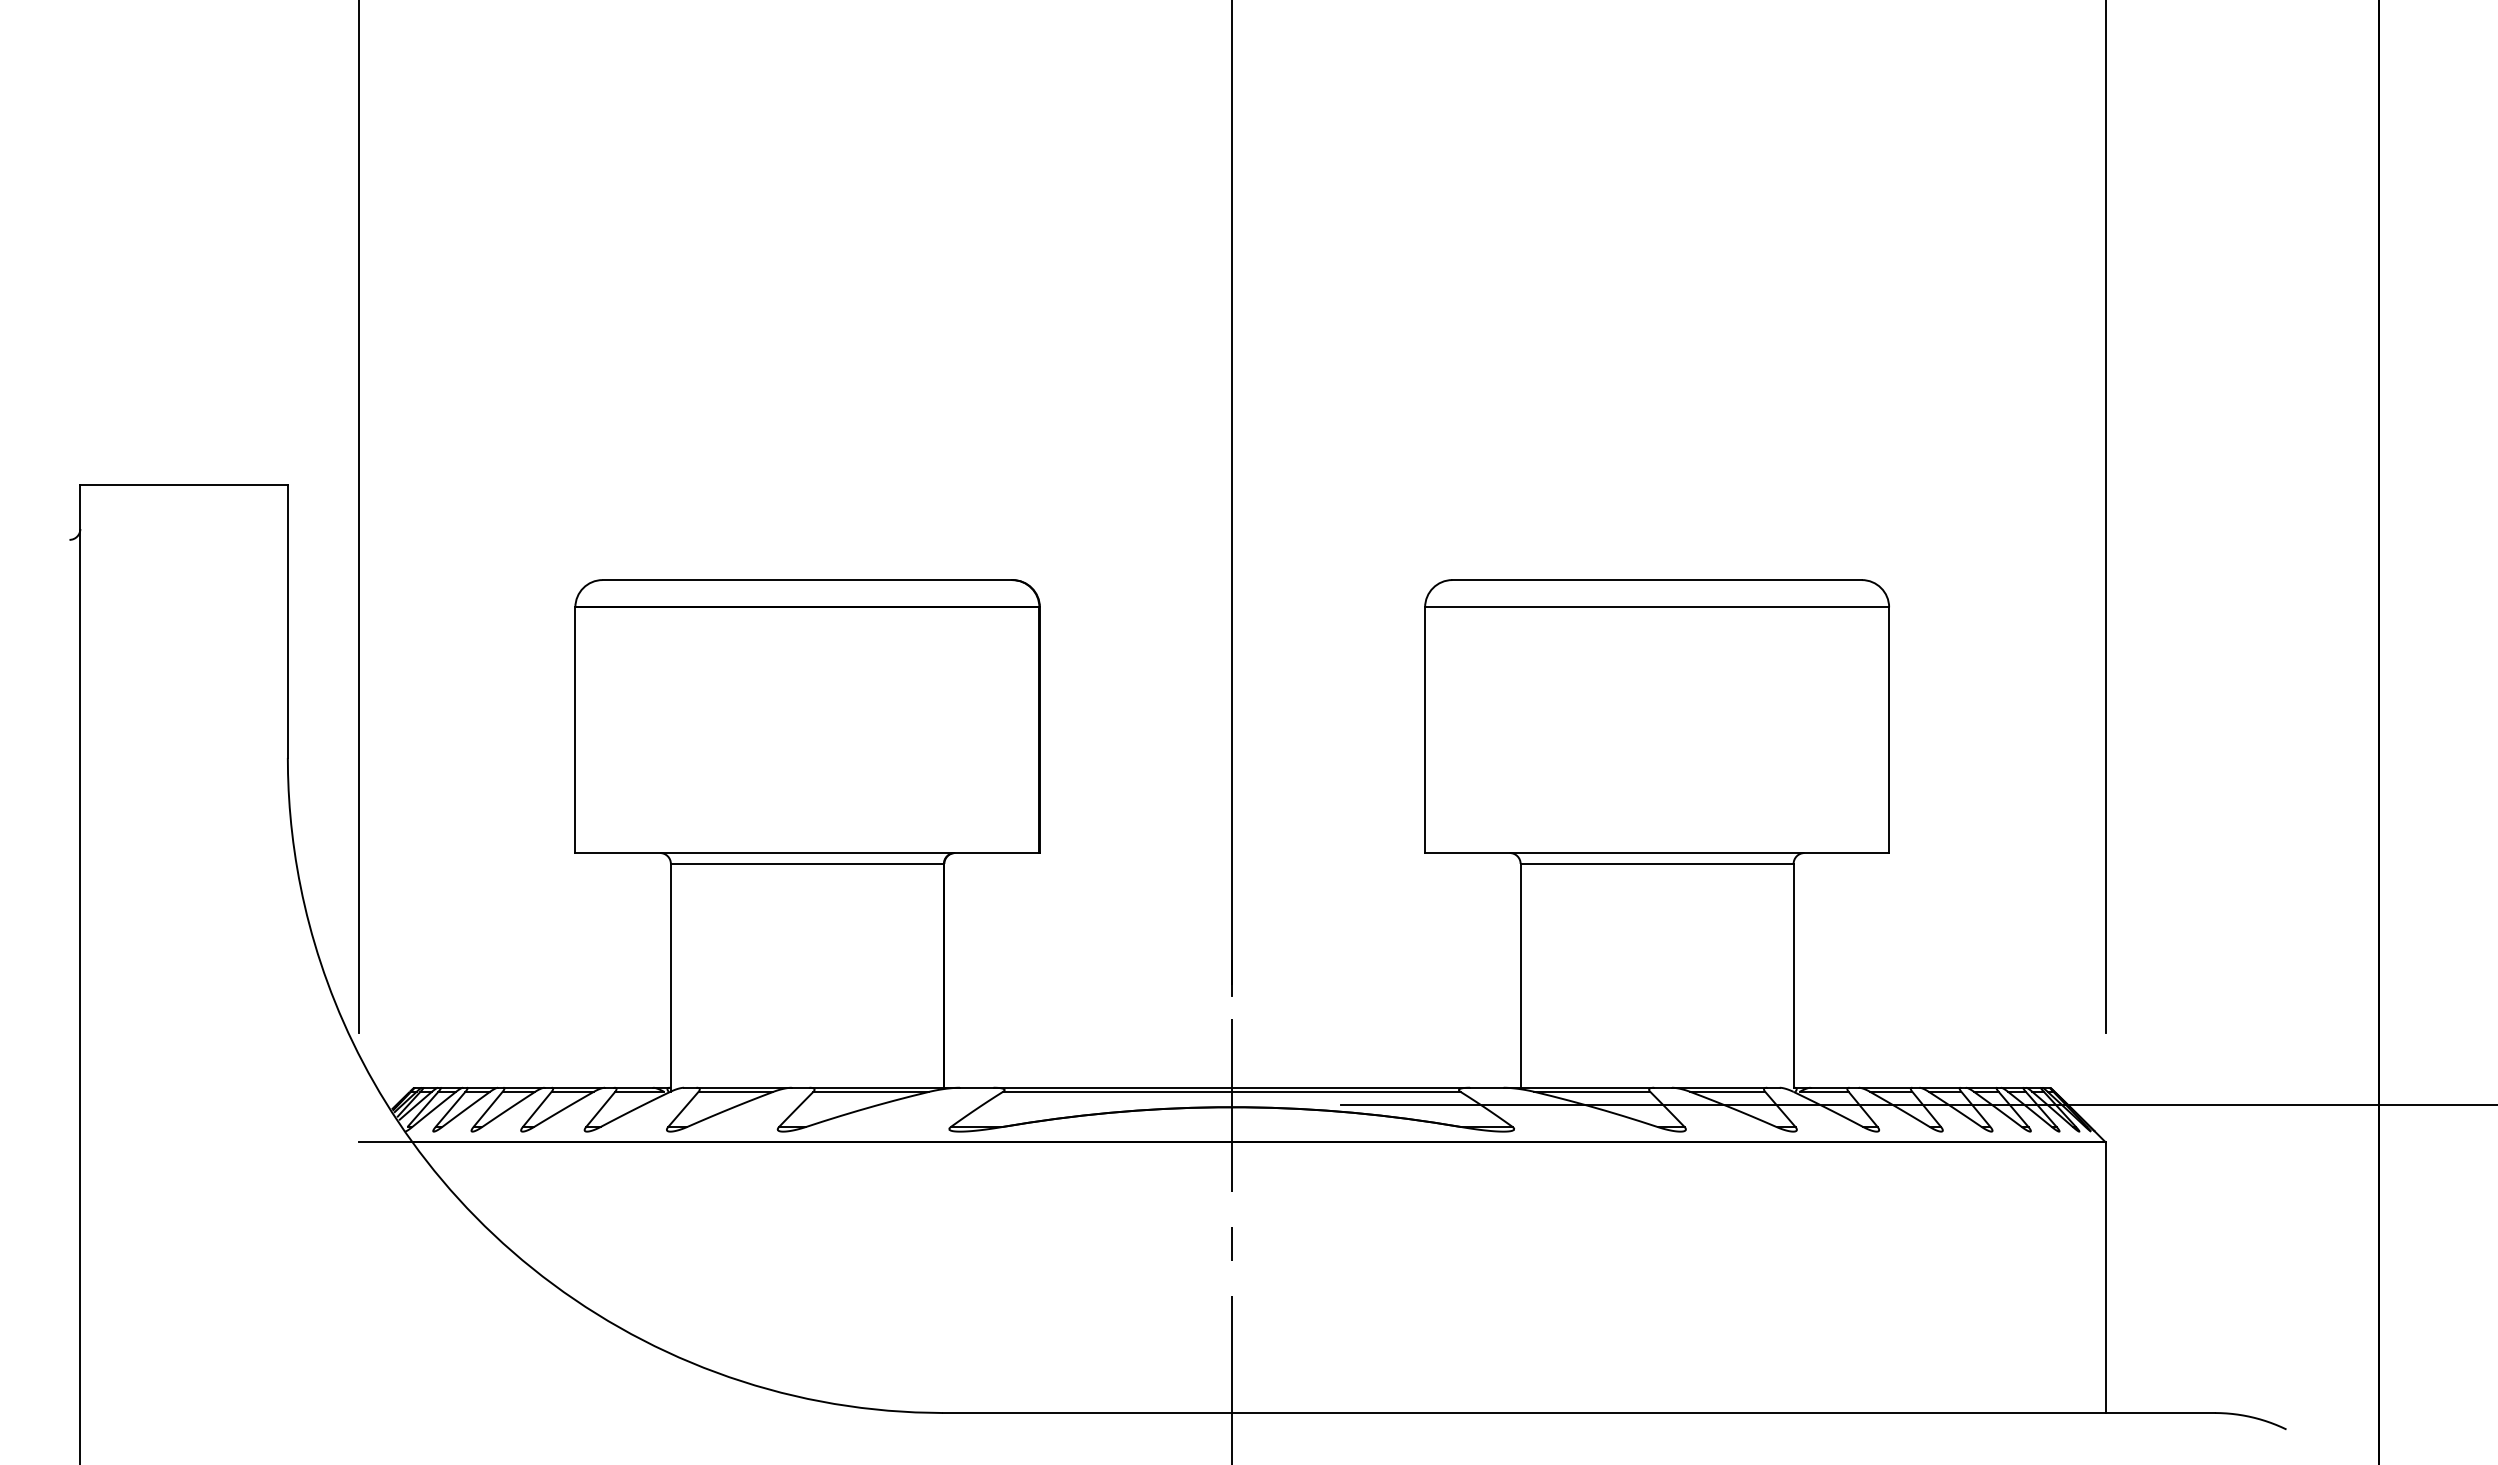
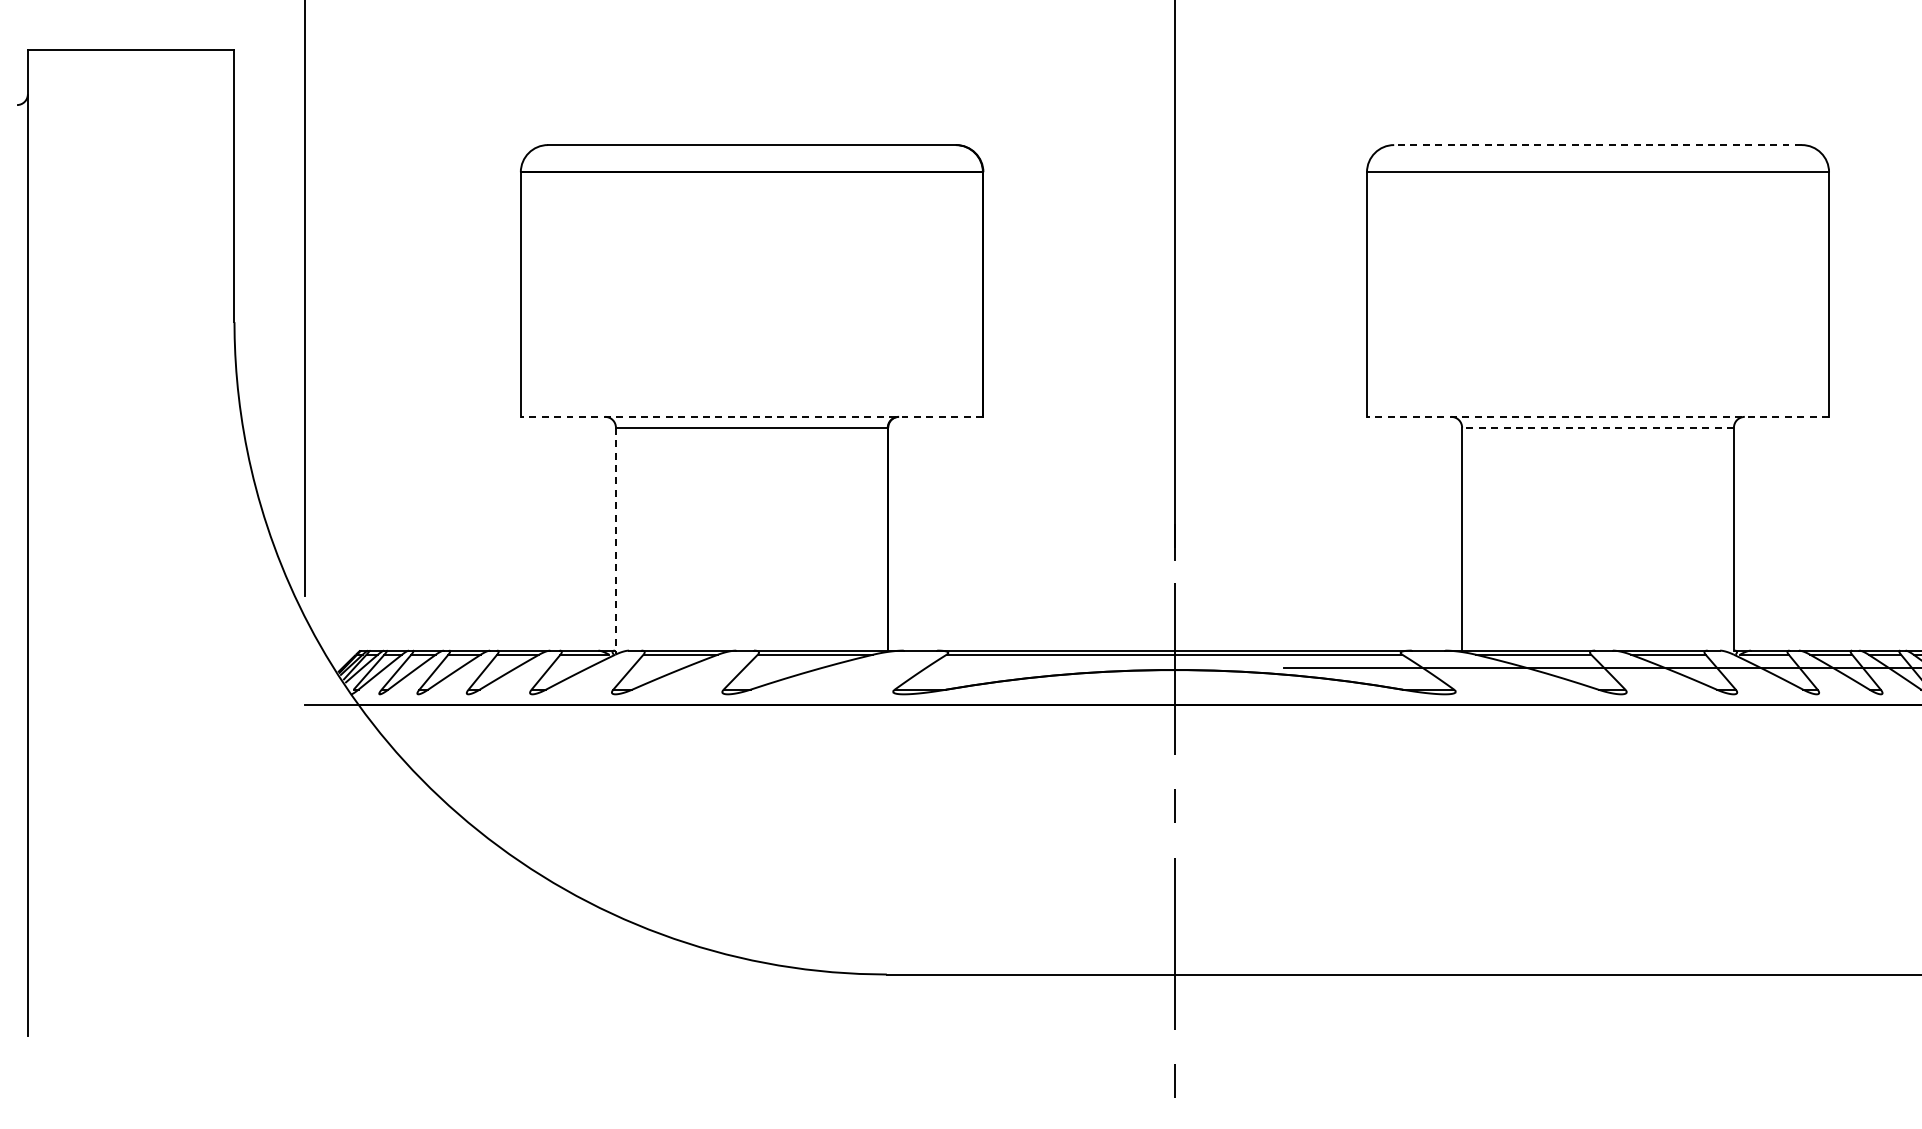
line: (1657, 580) -> (1598, 145), solid -> dashed
line: (806, 853) -> (750, 417), solid -> dashed
line: (1656, 853) -> (1597, 417), solid -> dashed
line: (1656, 863) -> (1597, 427), solid -> dashed
line: (670, 977) -> (615, 540), solid -> dashed

